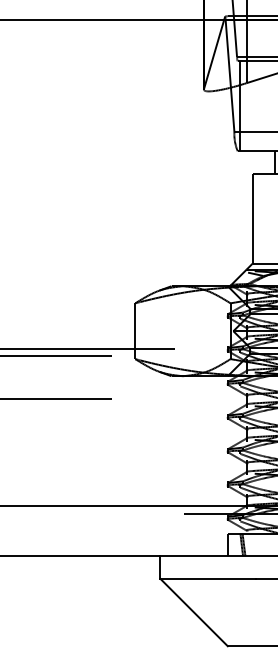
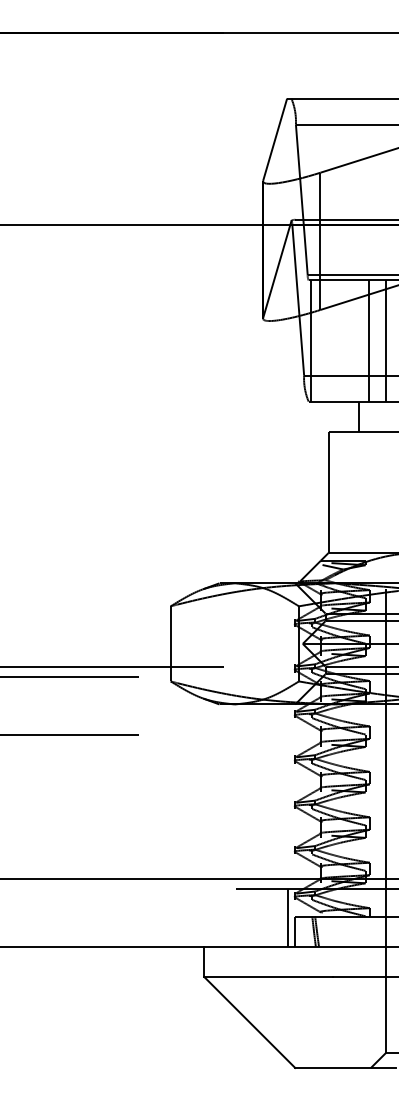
line: (222, 534) -> (287, 917), added

